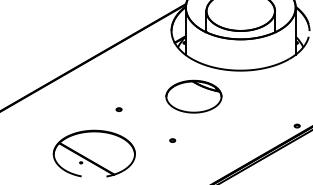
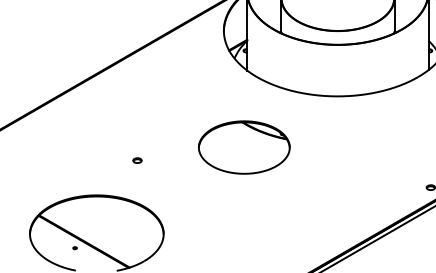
part: (193, 96) -> (243, 147), moved
part: (172, 140) -> (225, 211), removed

